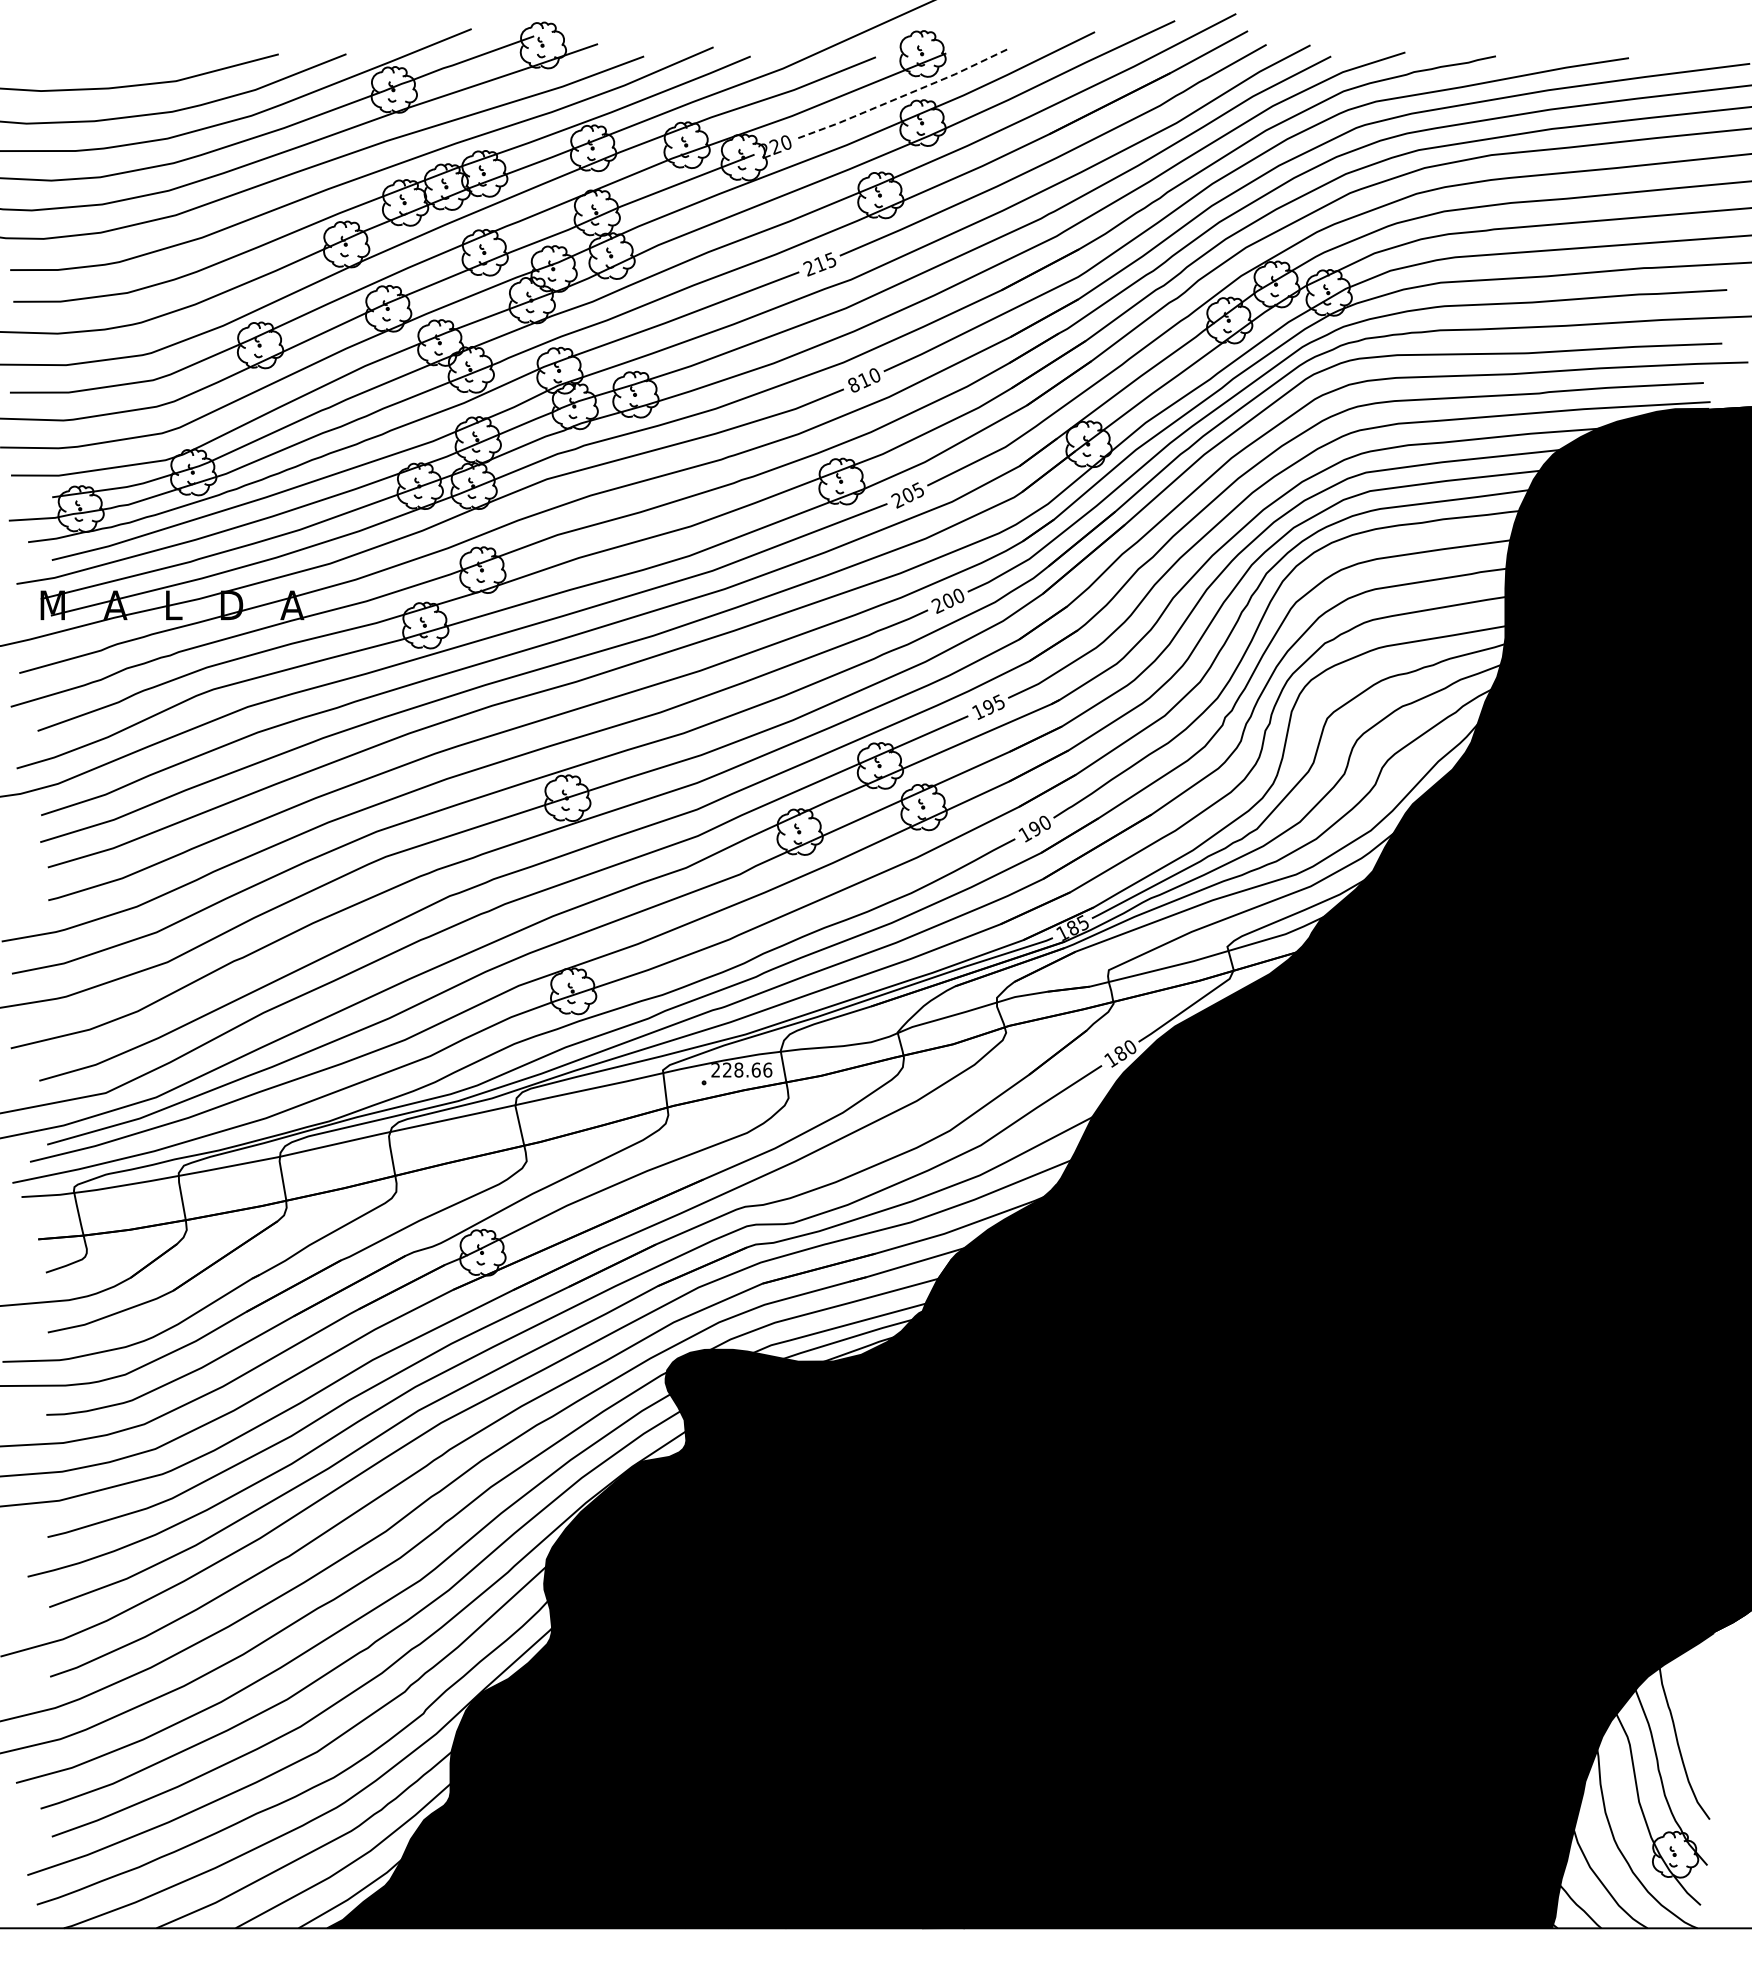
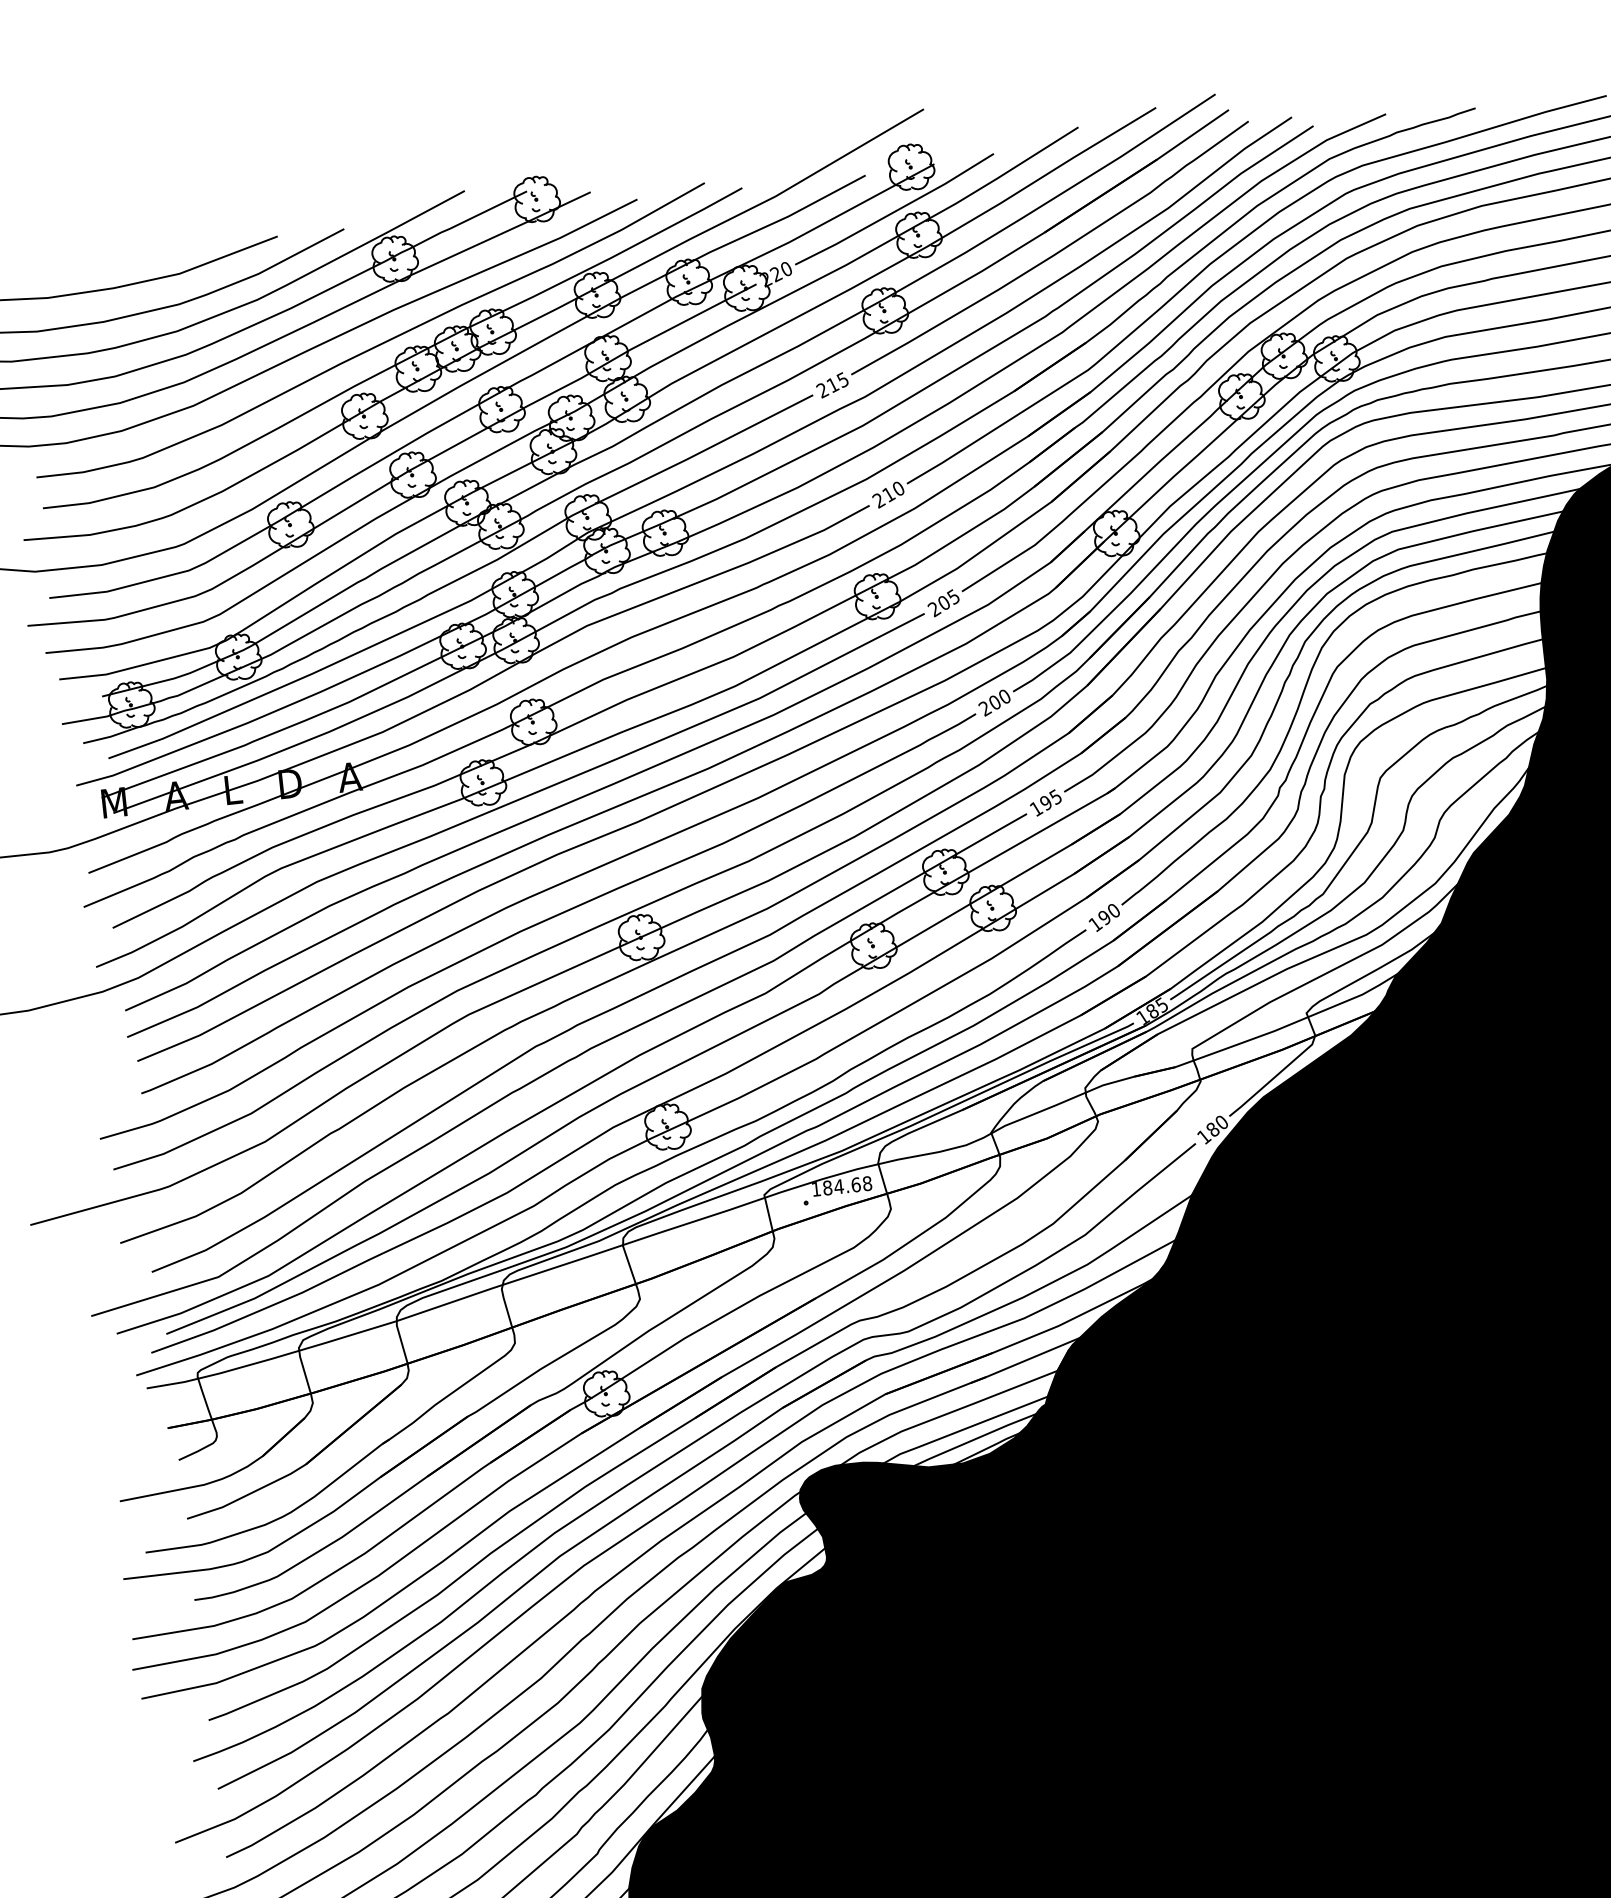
line: (901, 96) -> (894, 211), dashed -> solid
text: (853, 385) -> (878, 500), 810 -> 210
text: (741, 1069) -> (841, 1185), 228.66 -> 184.68

